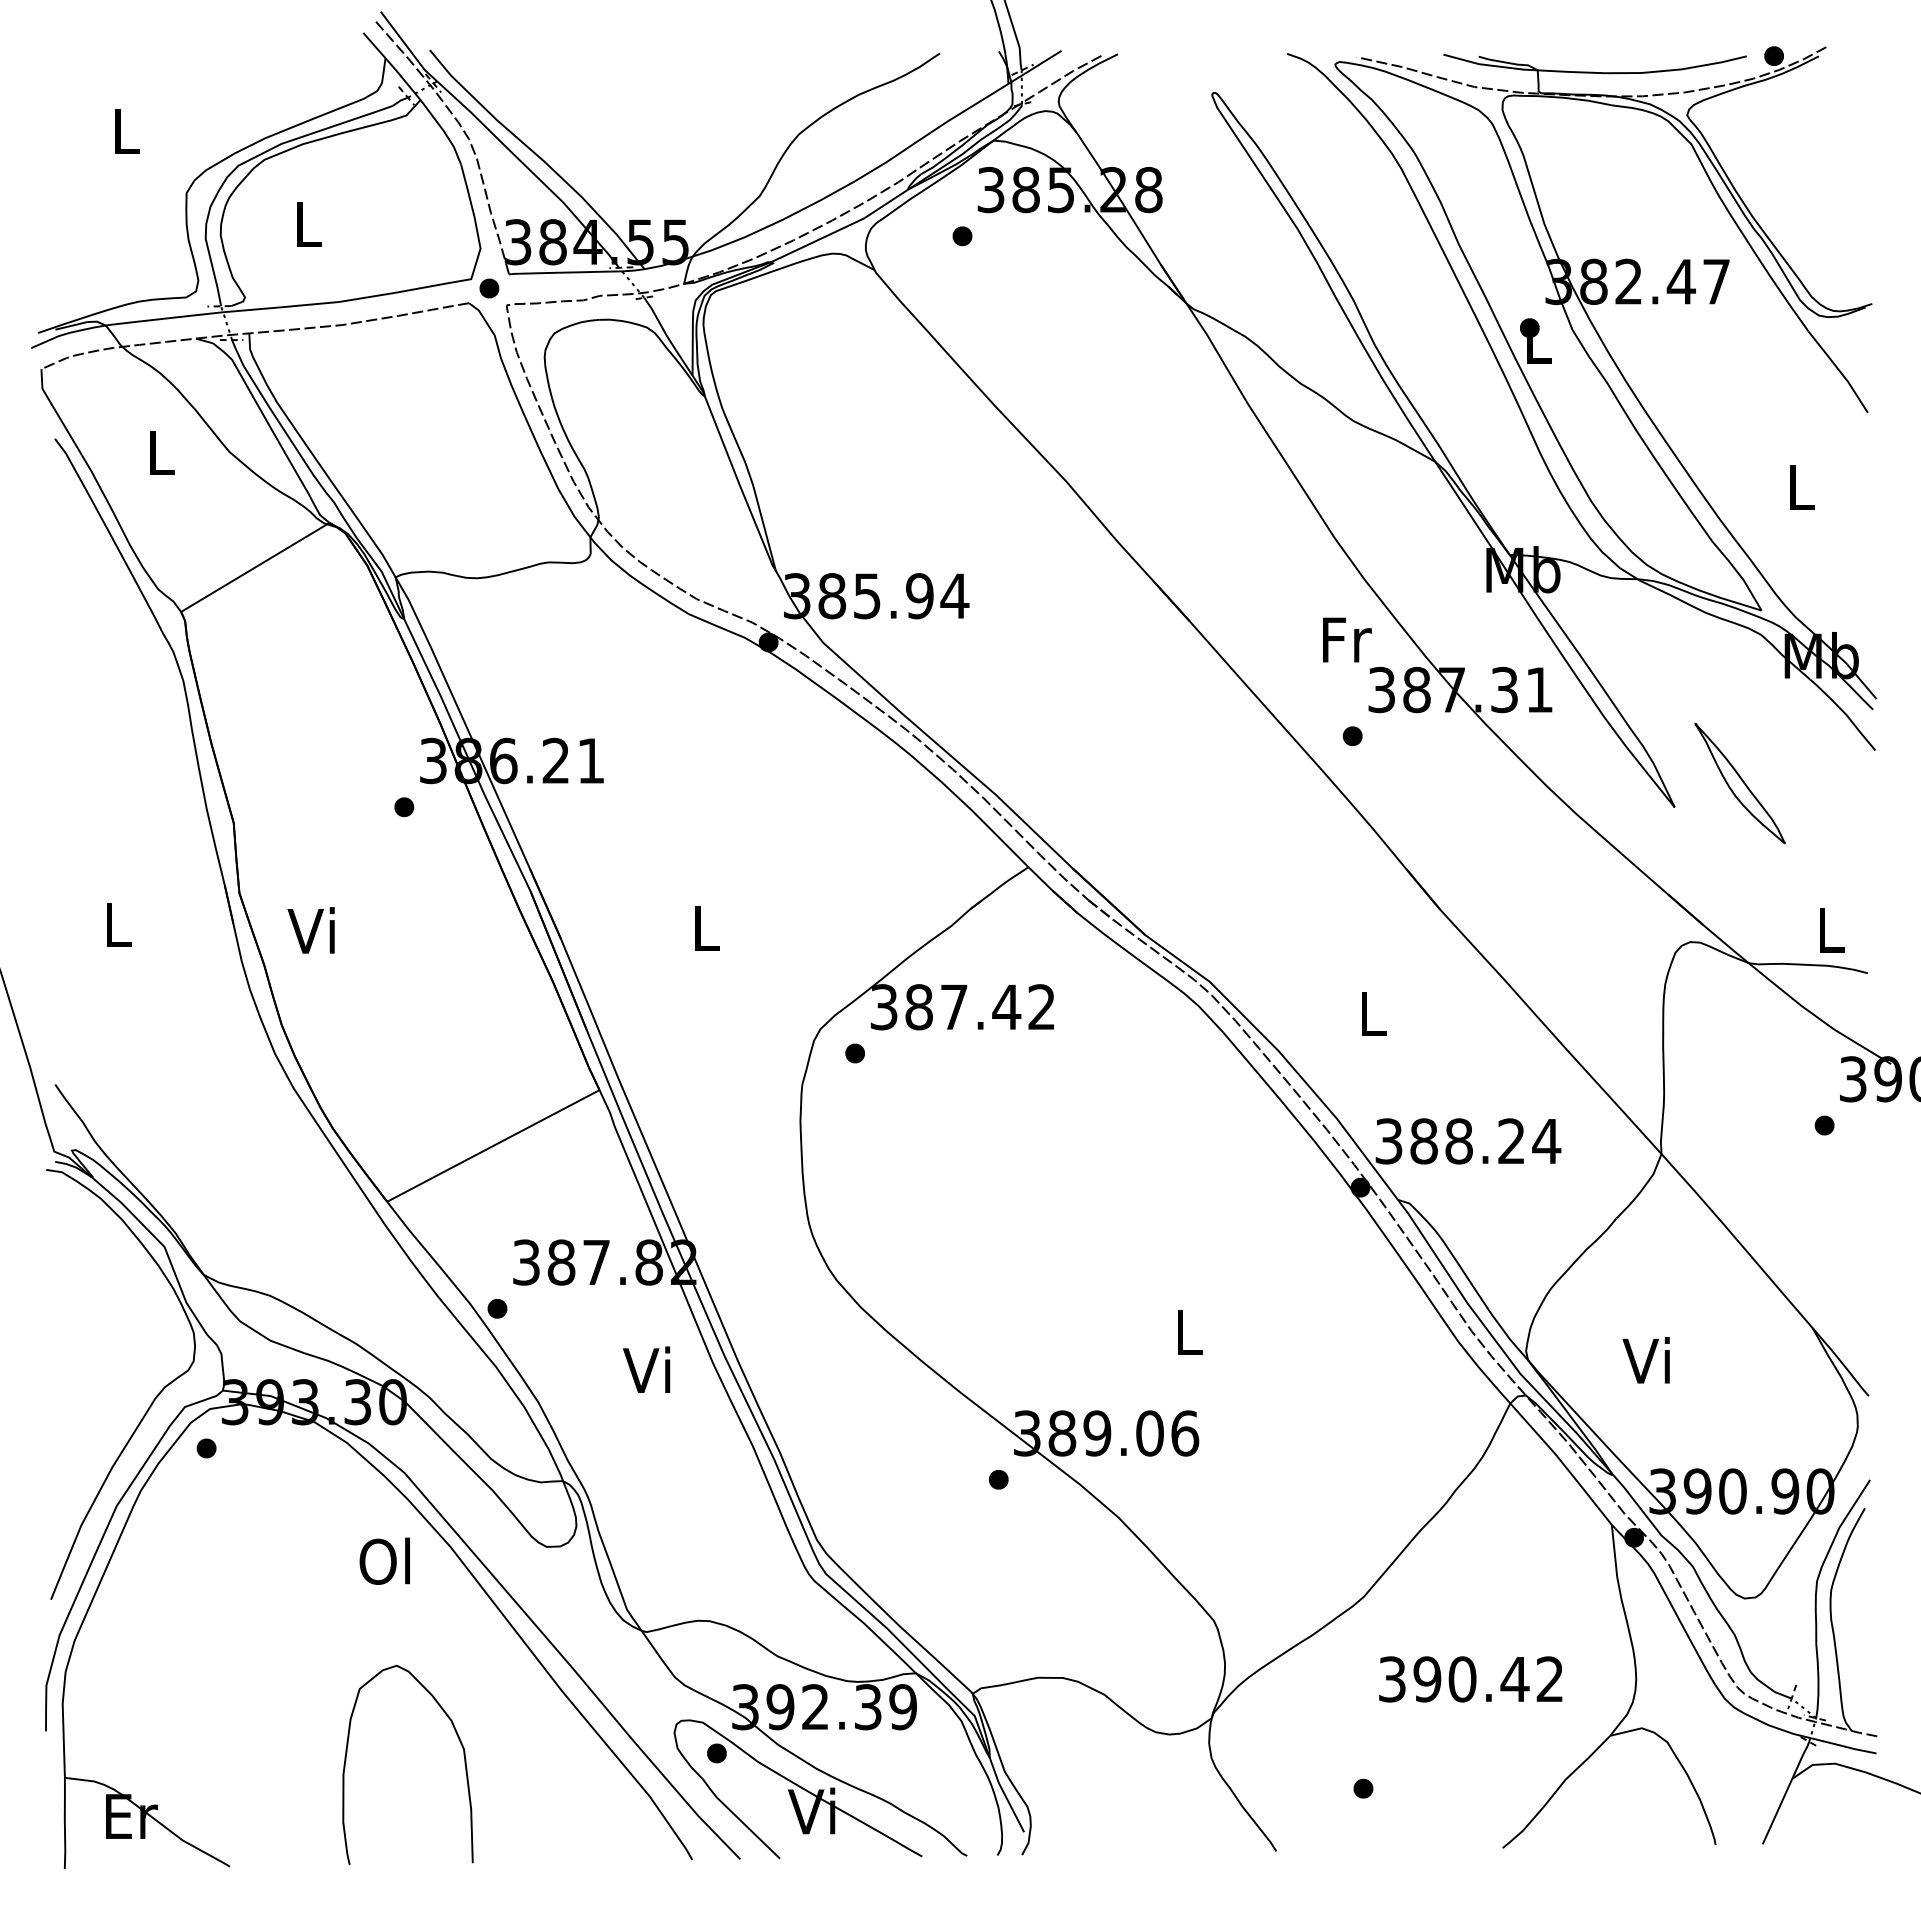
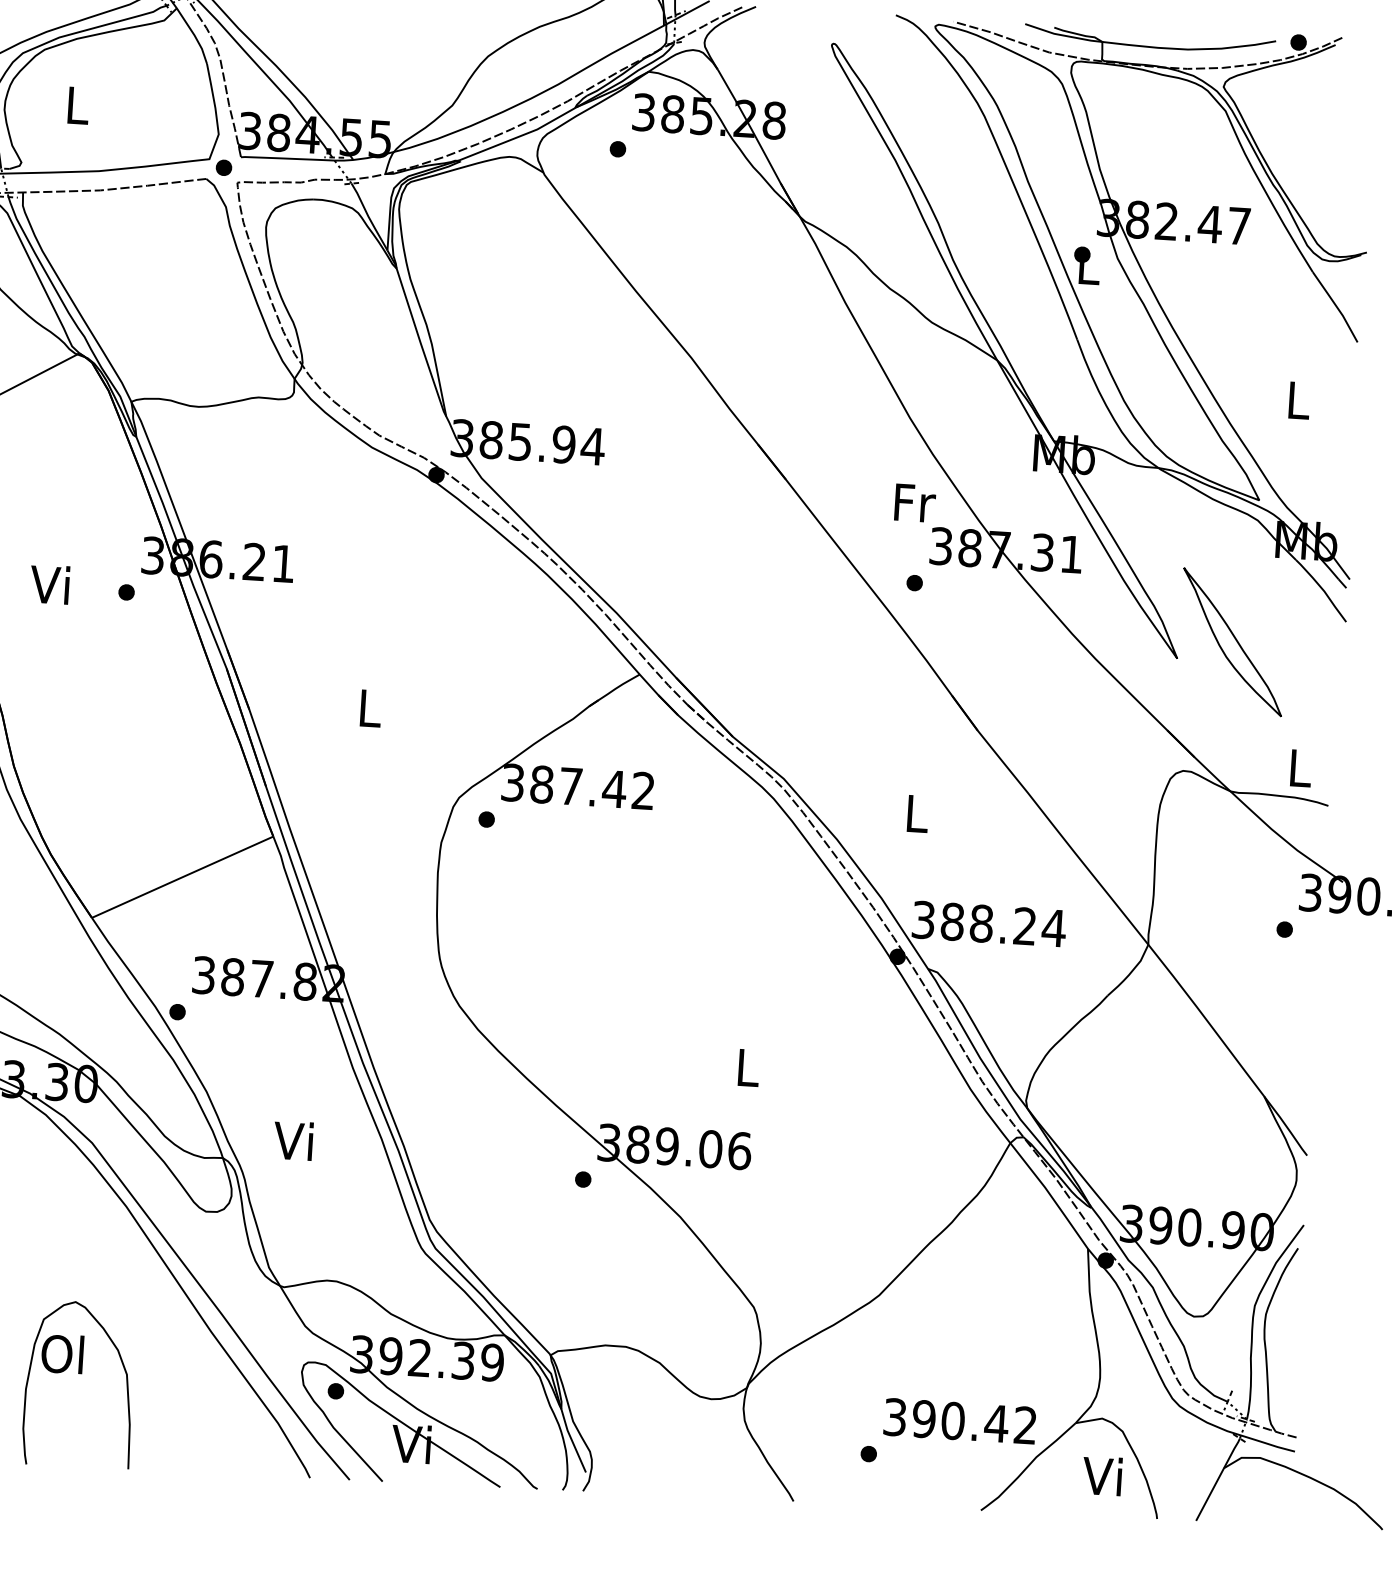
part: (1739, 783) -> (1232, 642), size x1.43
text: (310, 930) -> (49, 584), moved
text: (1645, 1360) -> (1101, 1476), moved
text: (646, 1369) -> (293, 1140), moved
text: (384, 1560) -> (62, 1353), moved
text: (1470, 1679) -> (959, 1421), moved

